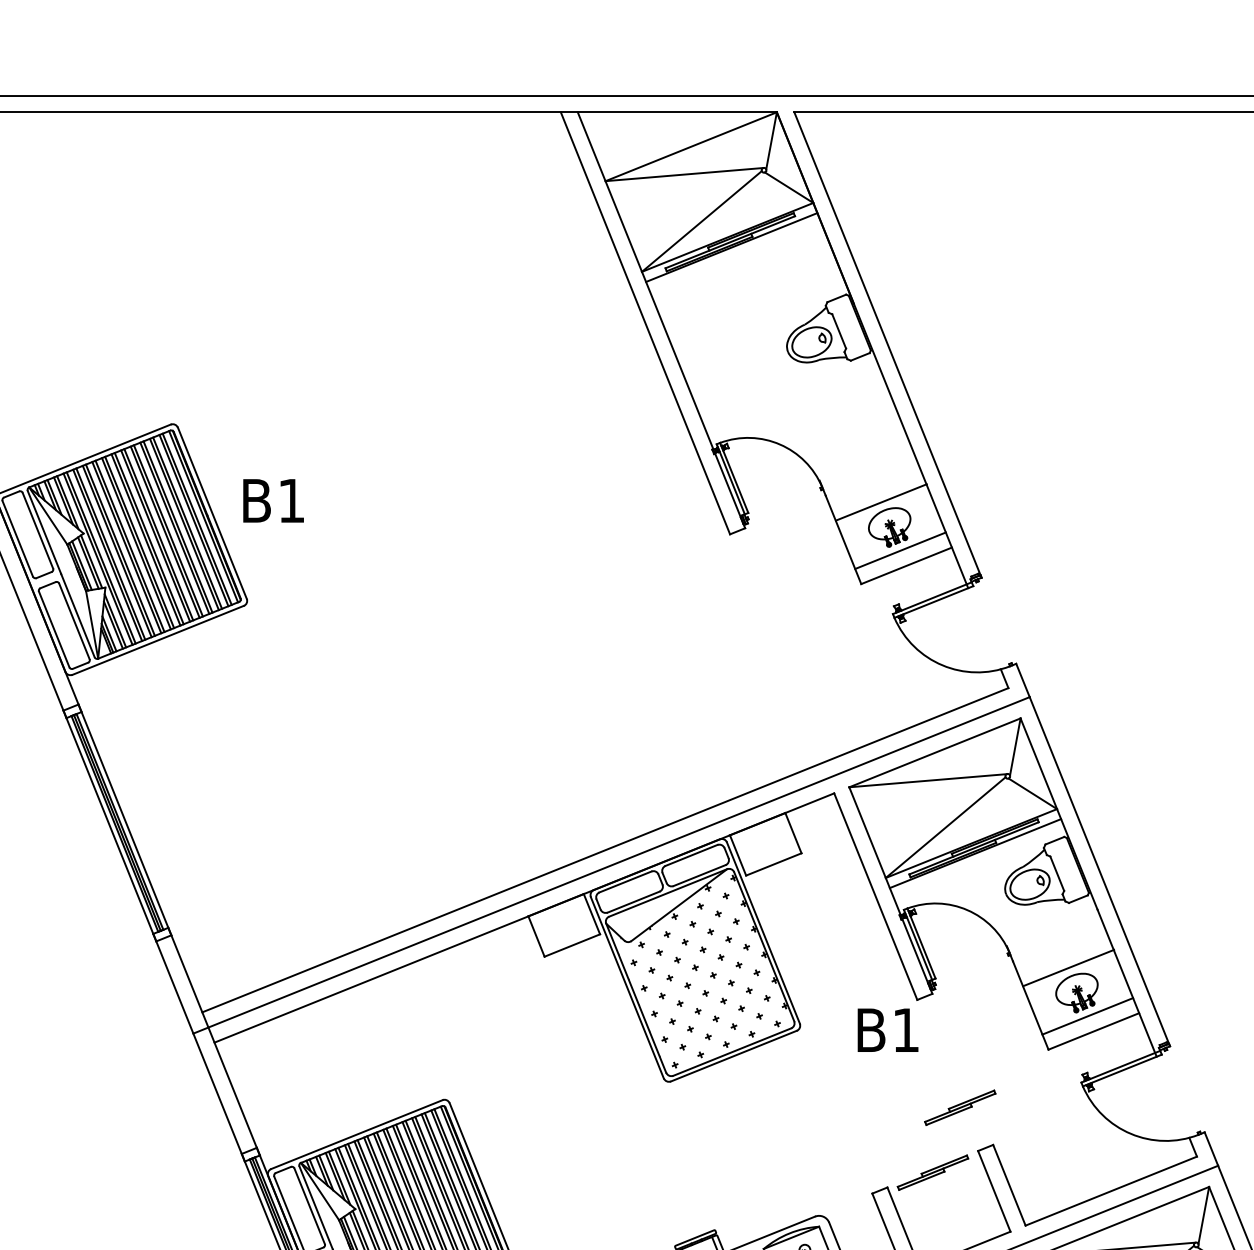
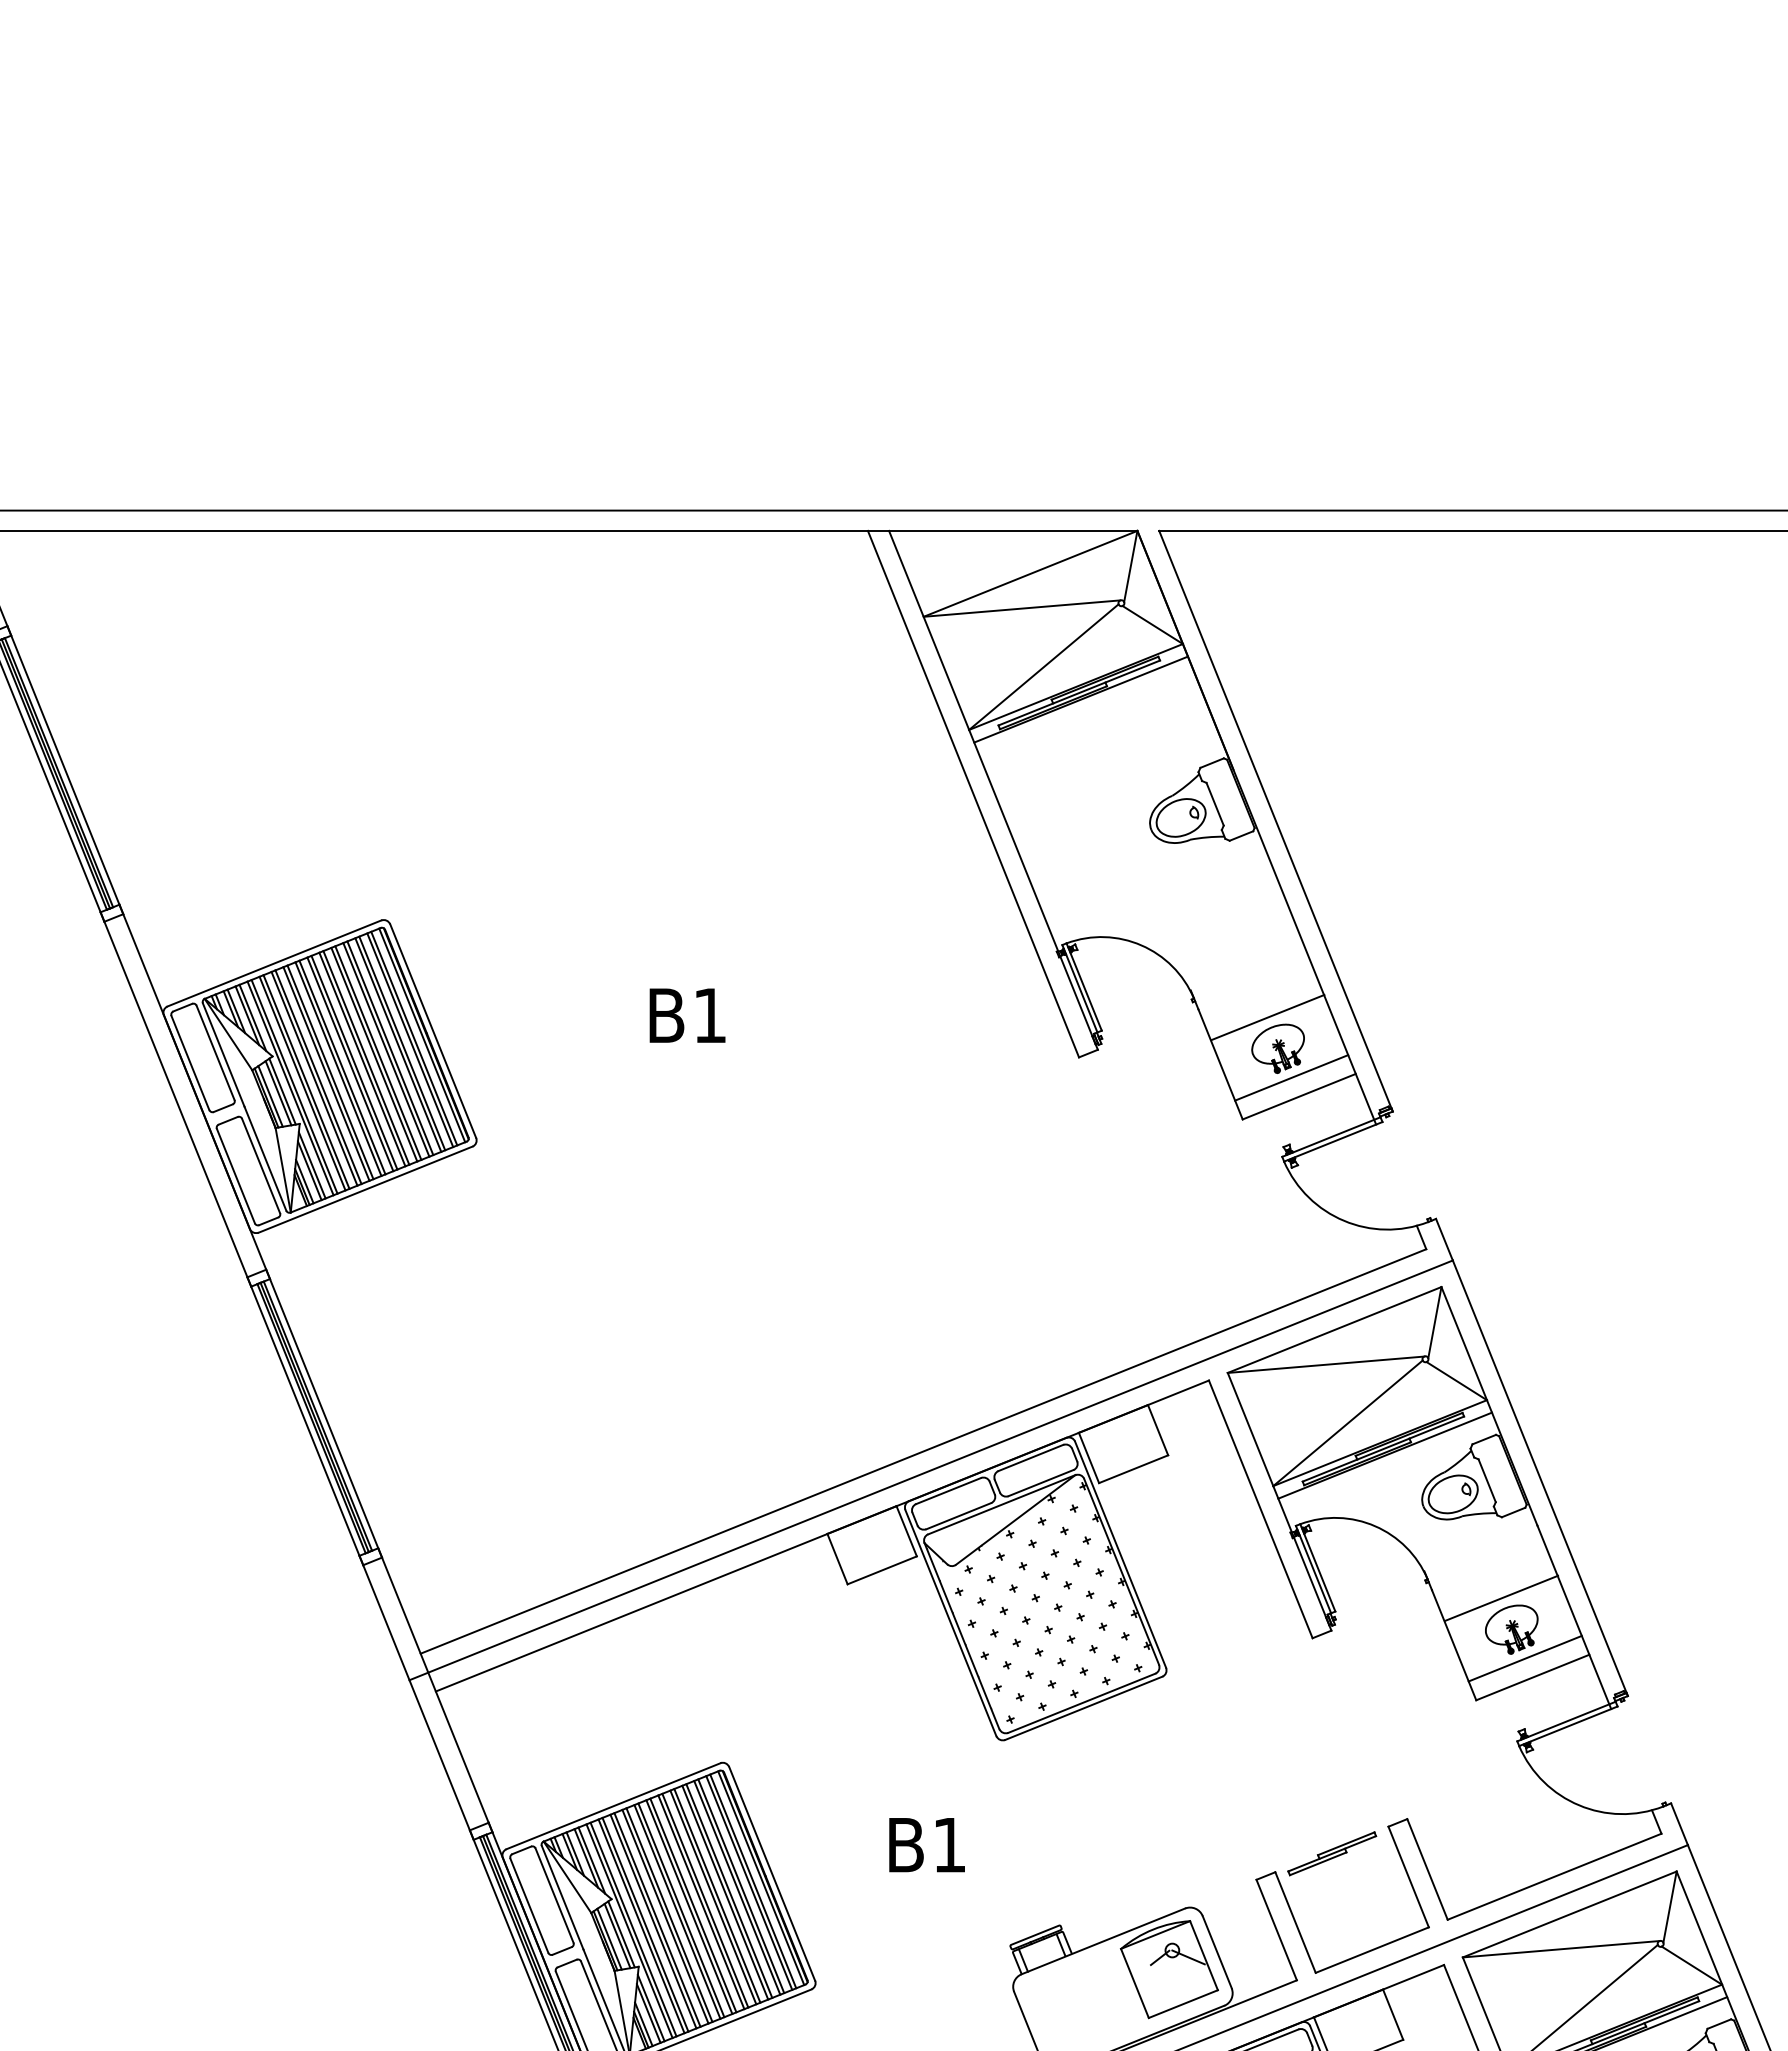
text: (273, 500) -> (687, 1015), moved
text: (887, 1030) -> (926, 1845), moved
part: (960, 1107) -> (1366, 1772), removed

